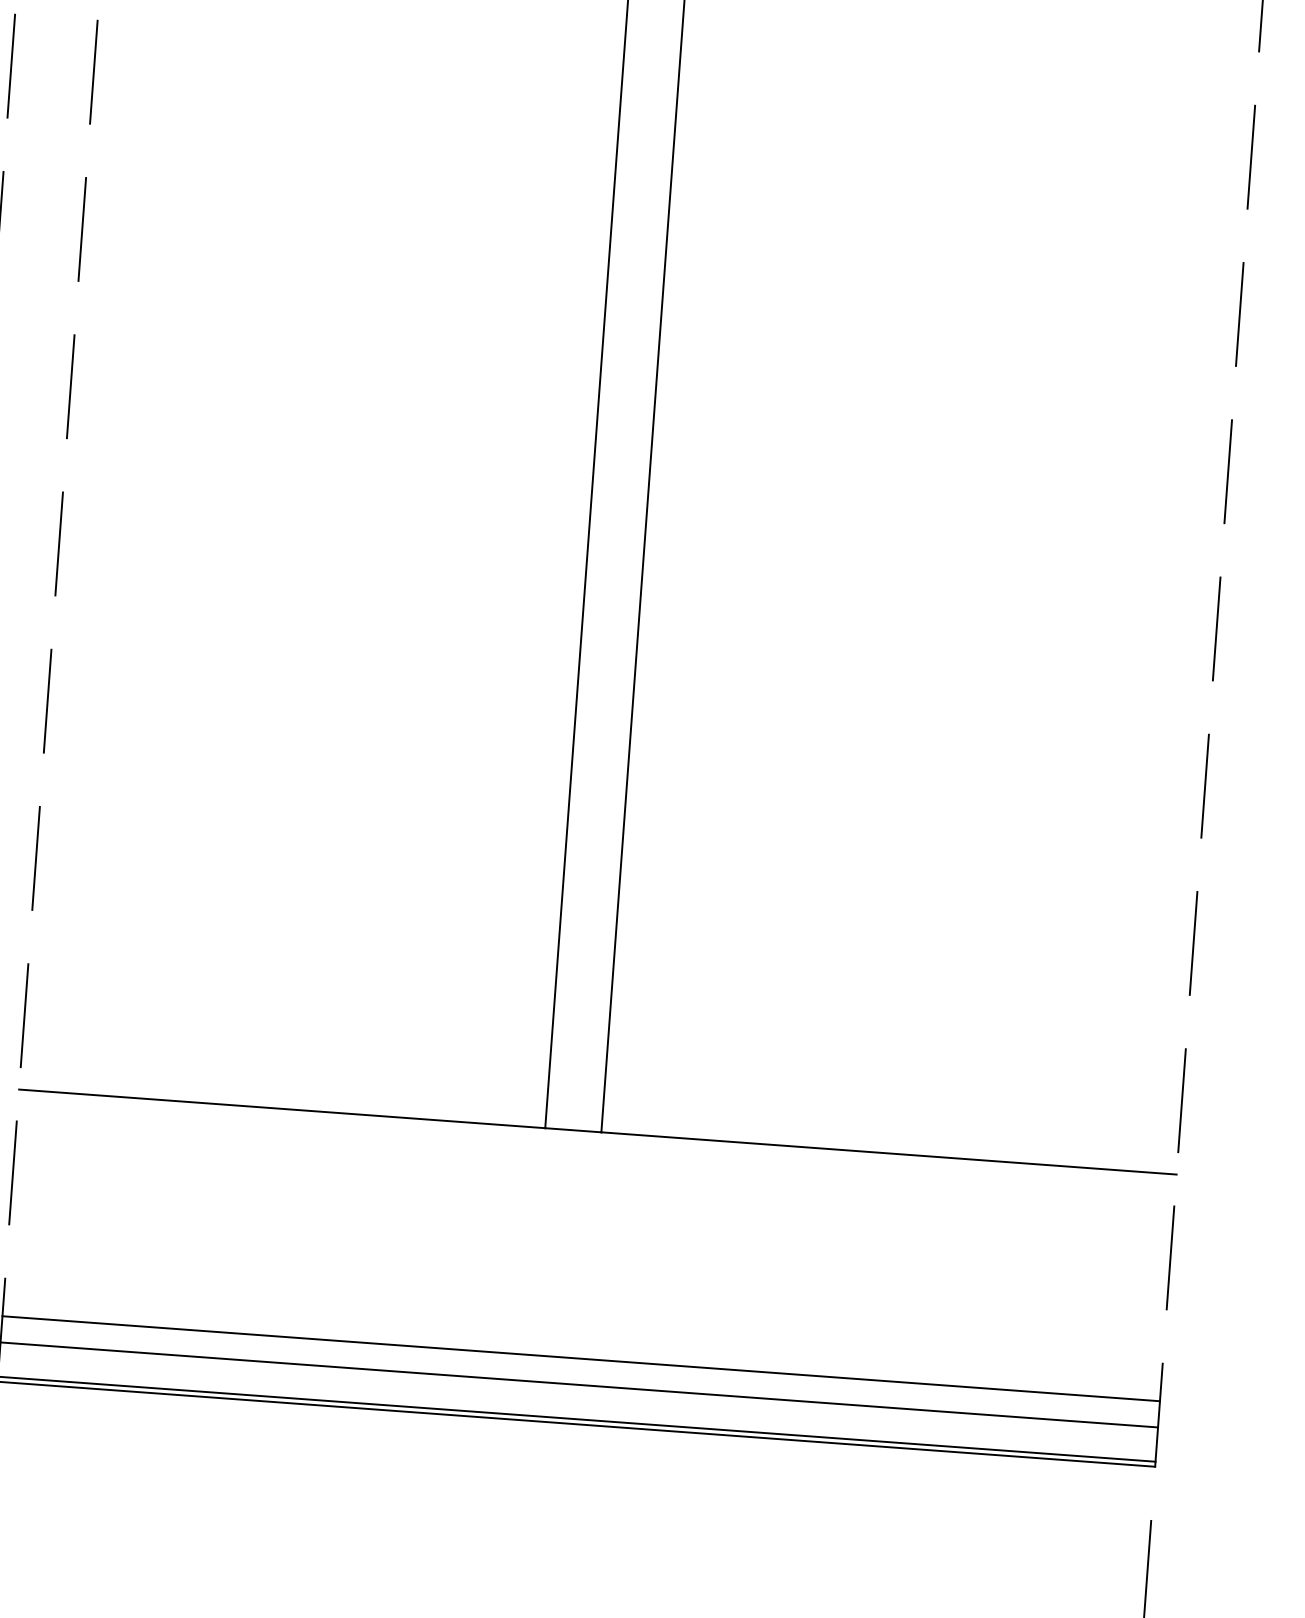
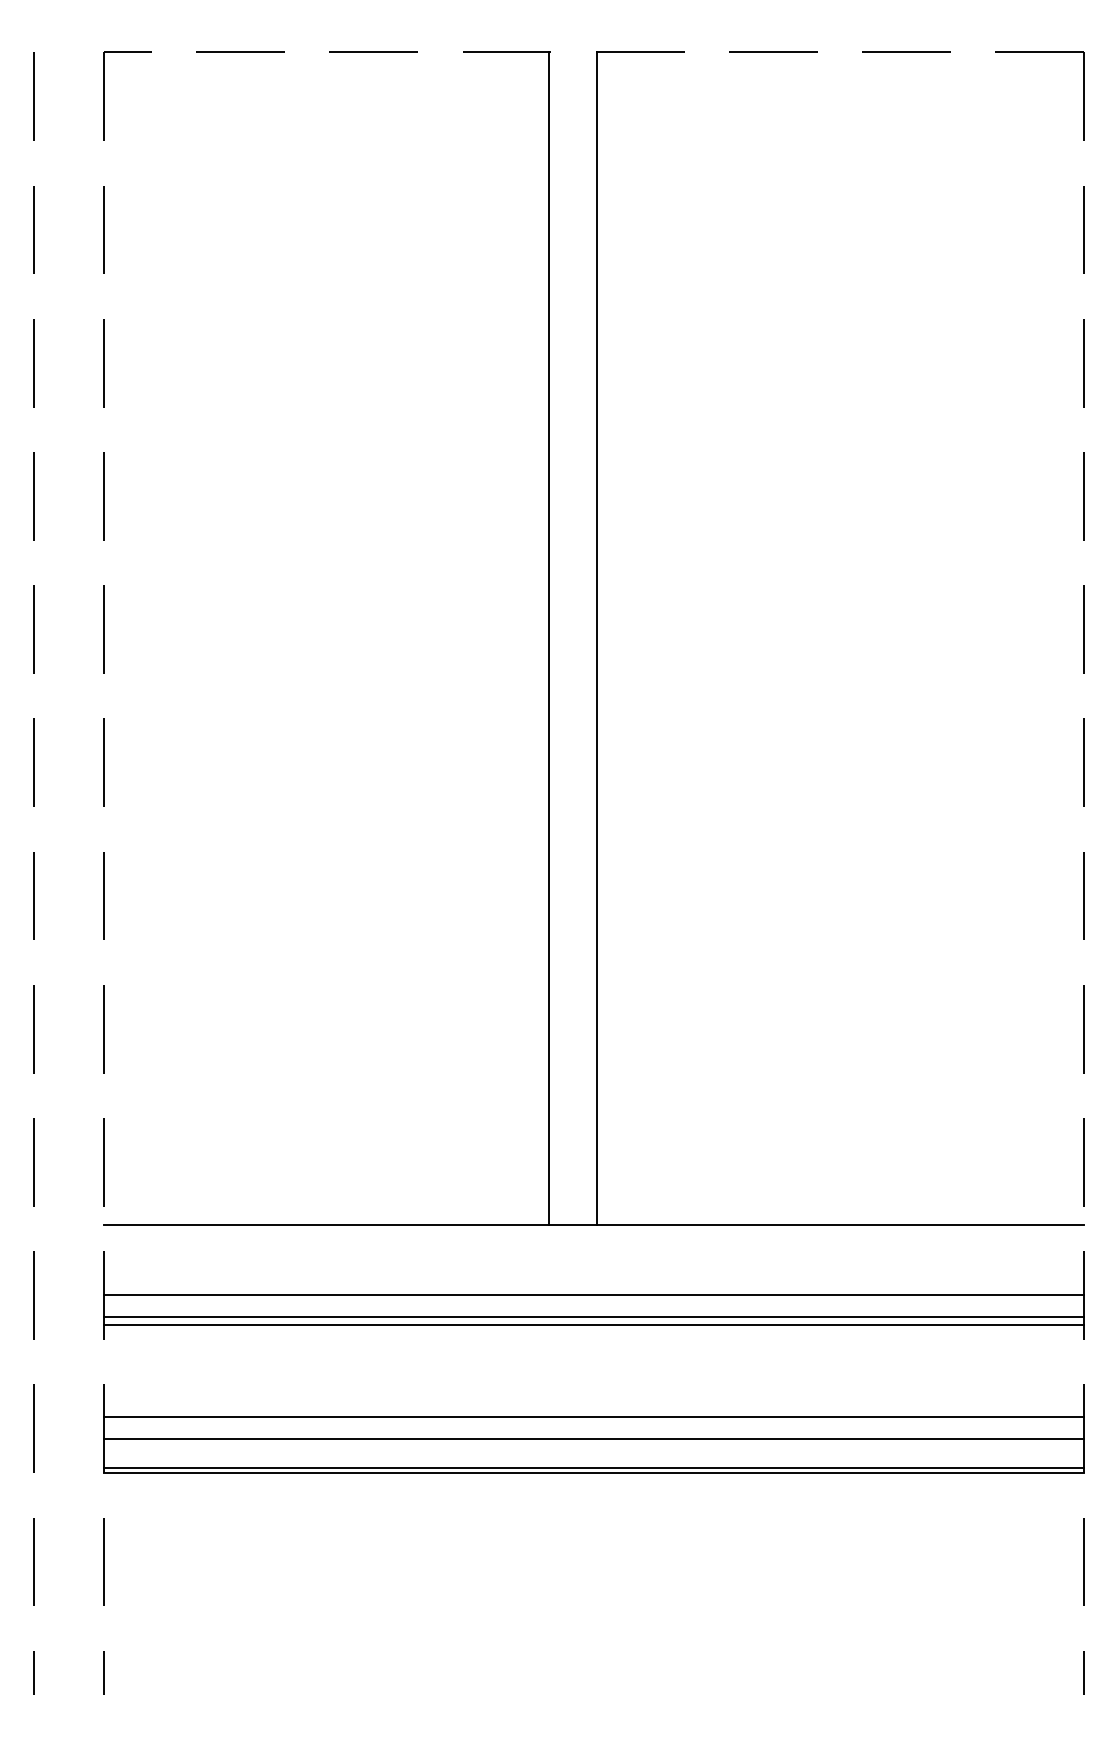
line: (591, 1214) -> (593, 1294), added
line: (589, 1241) -> (593, 1317), added
line: (588, 1250) -> (593, 1325), added

